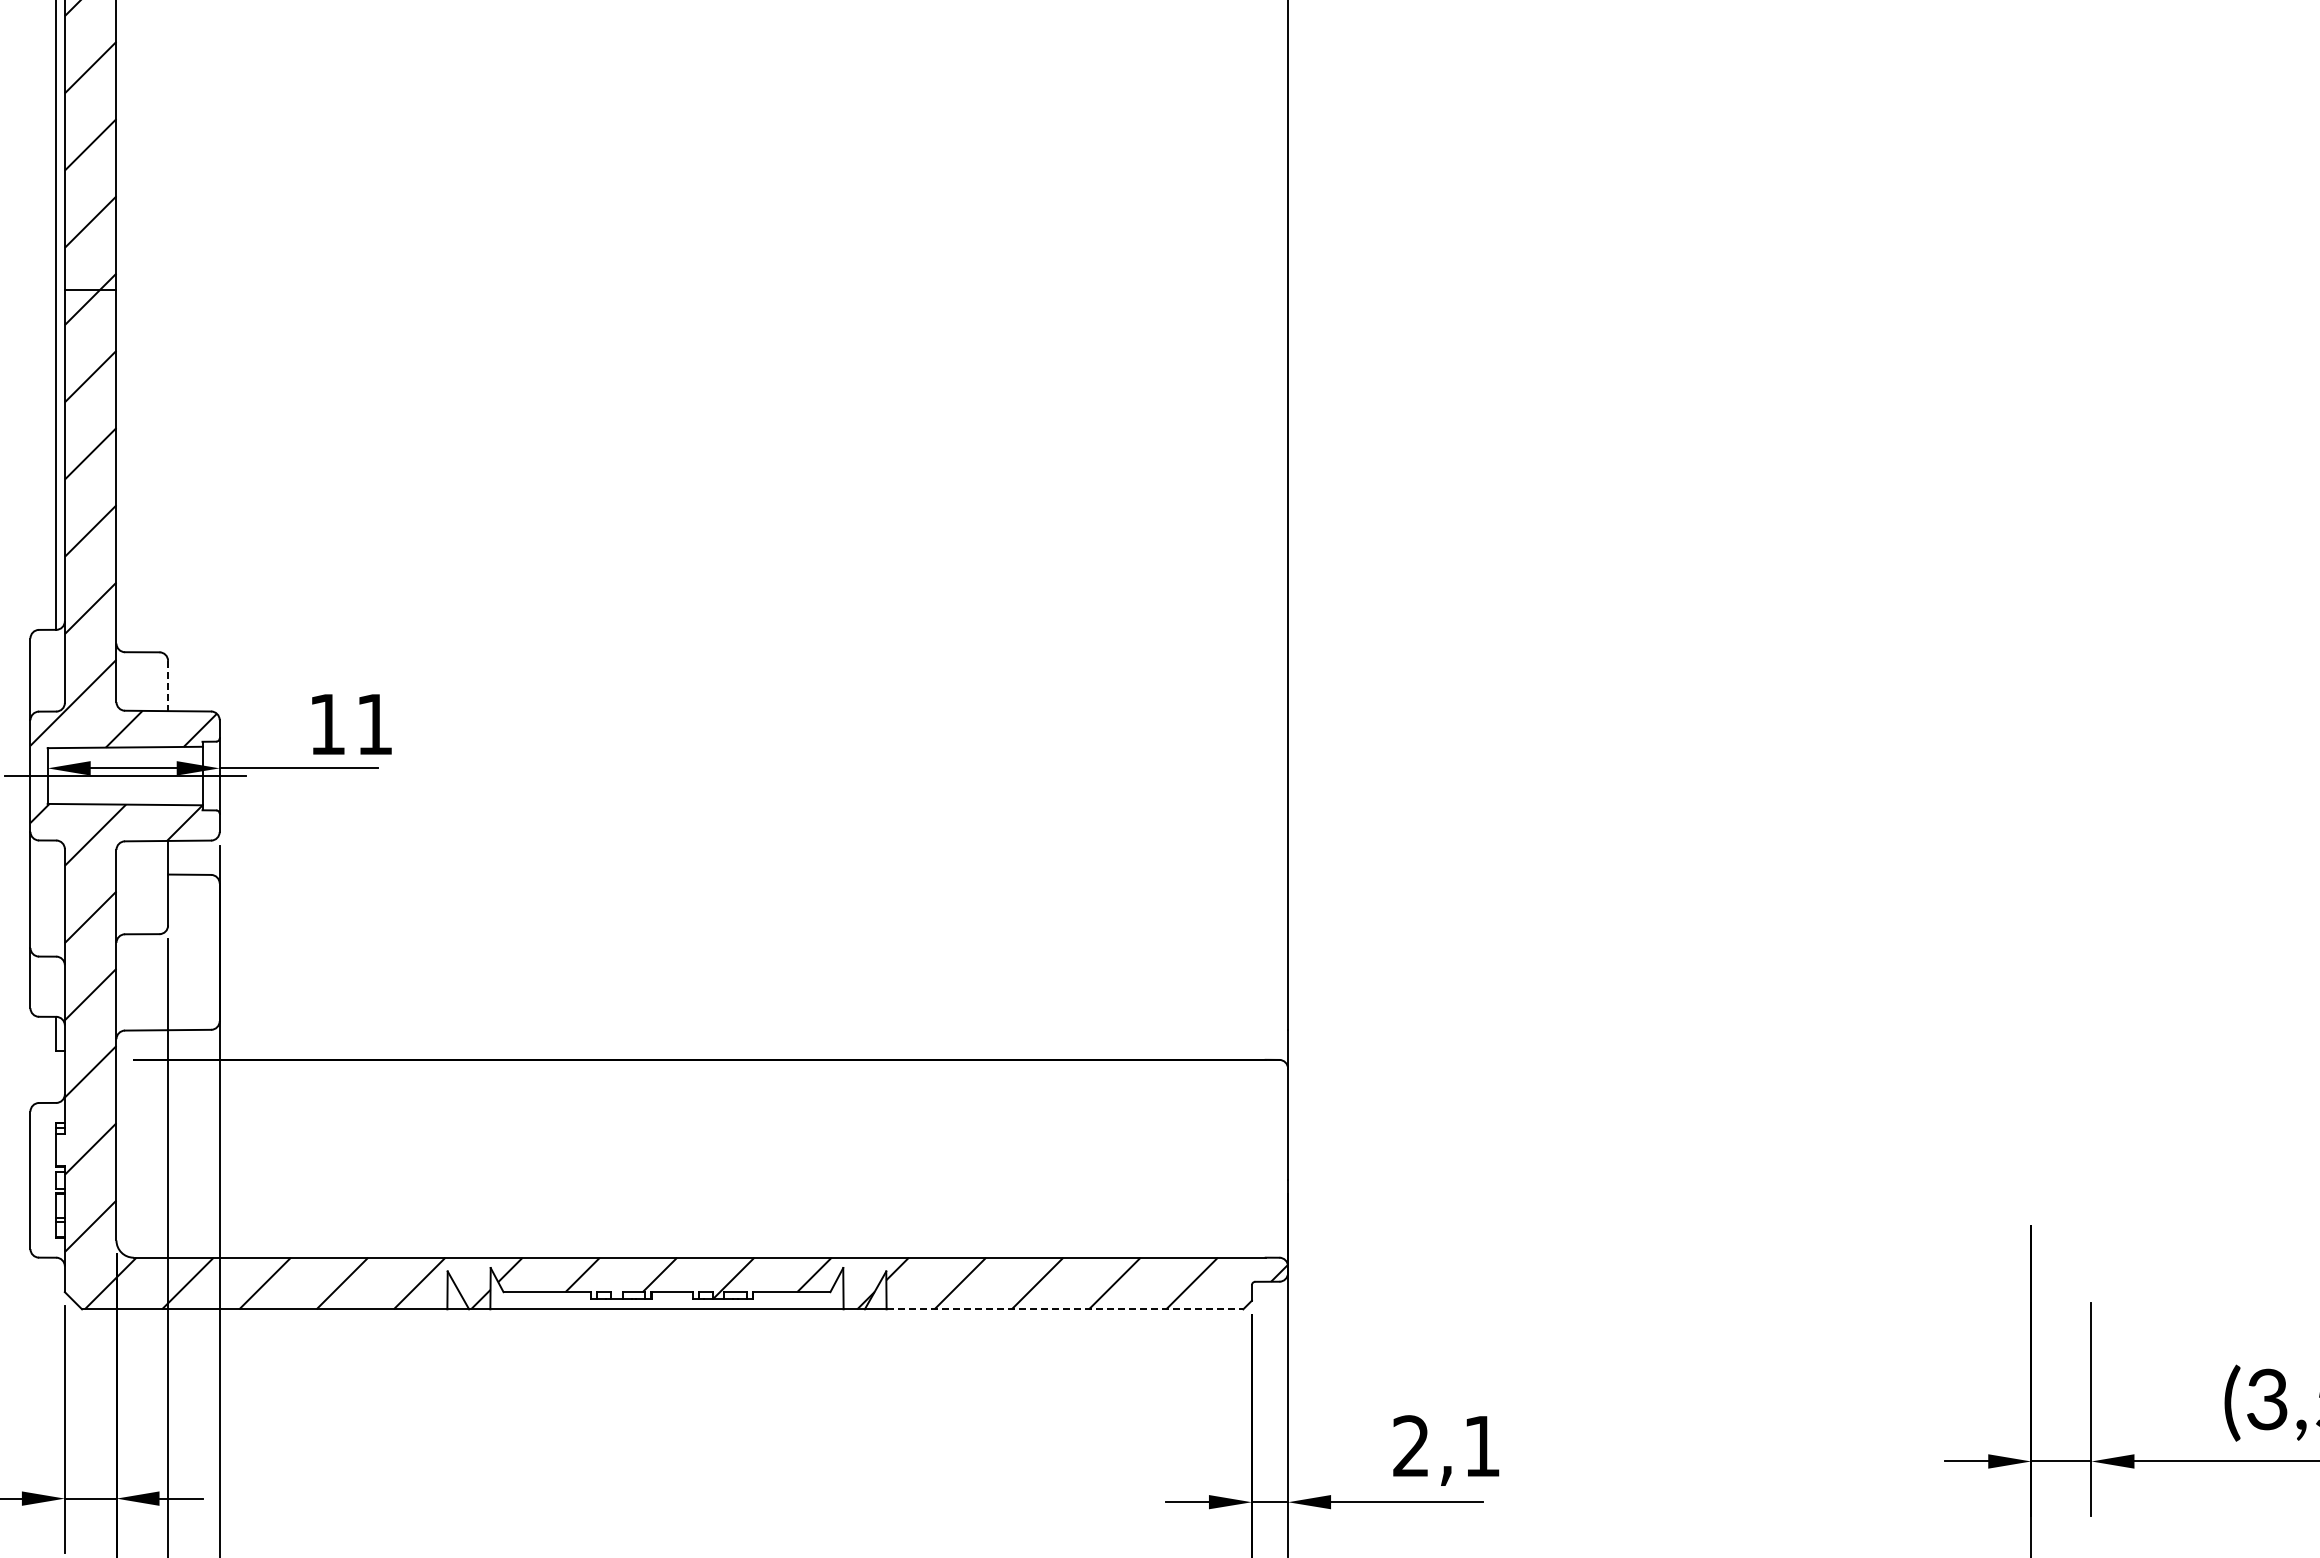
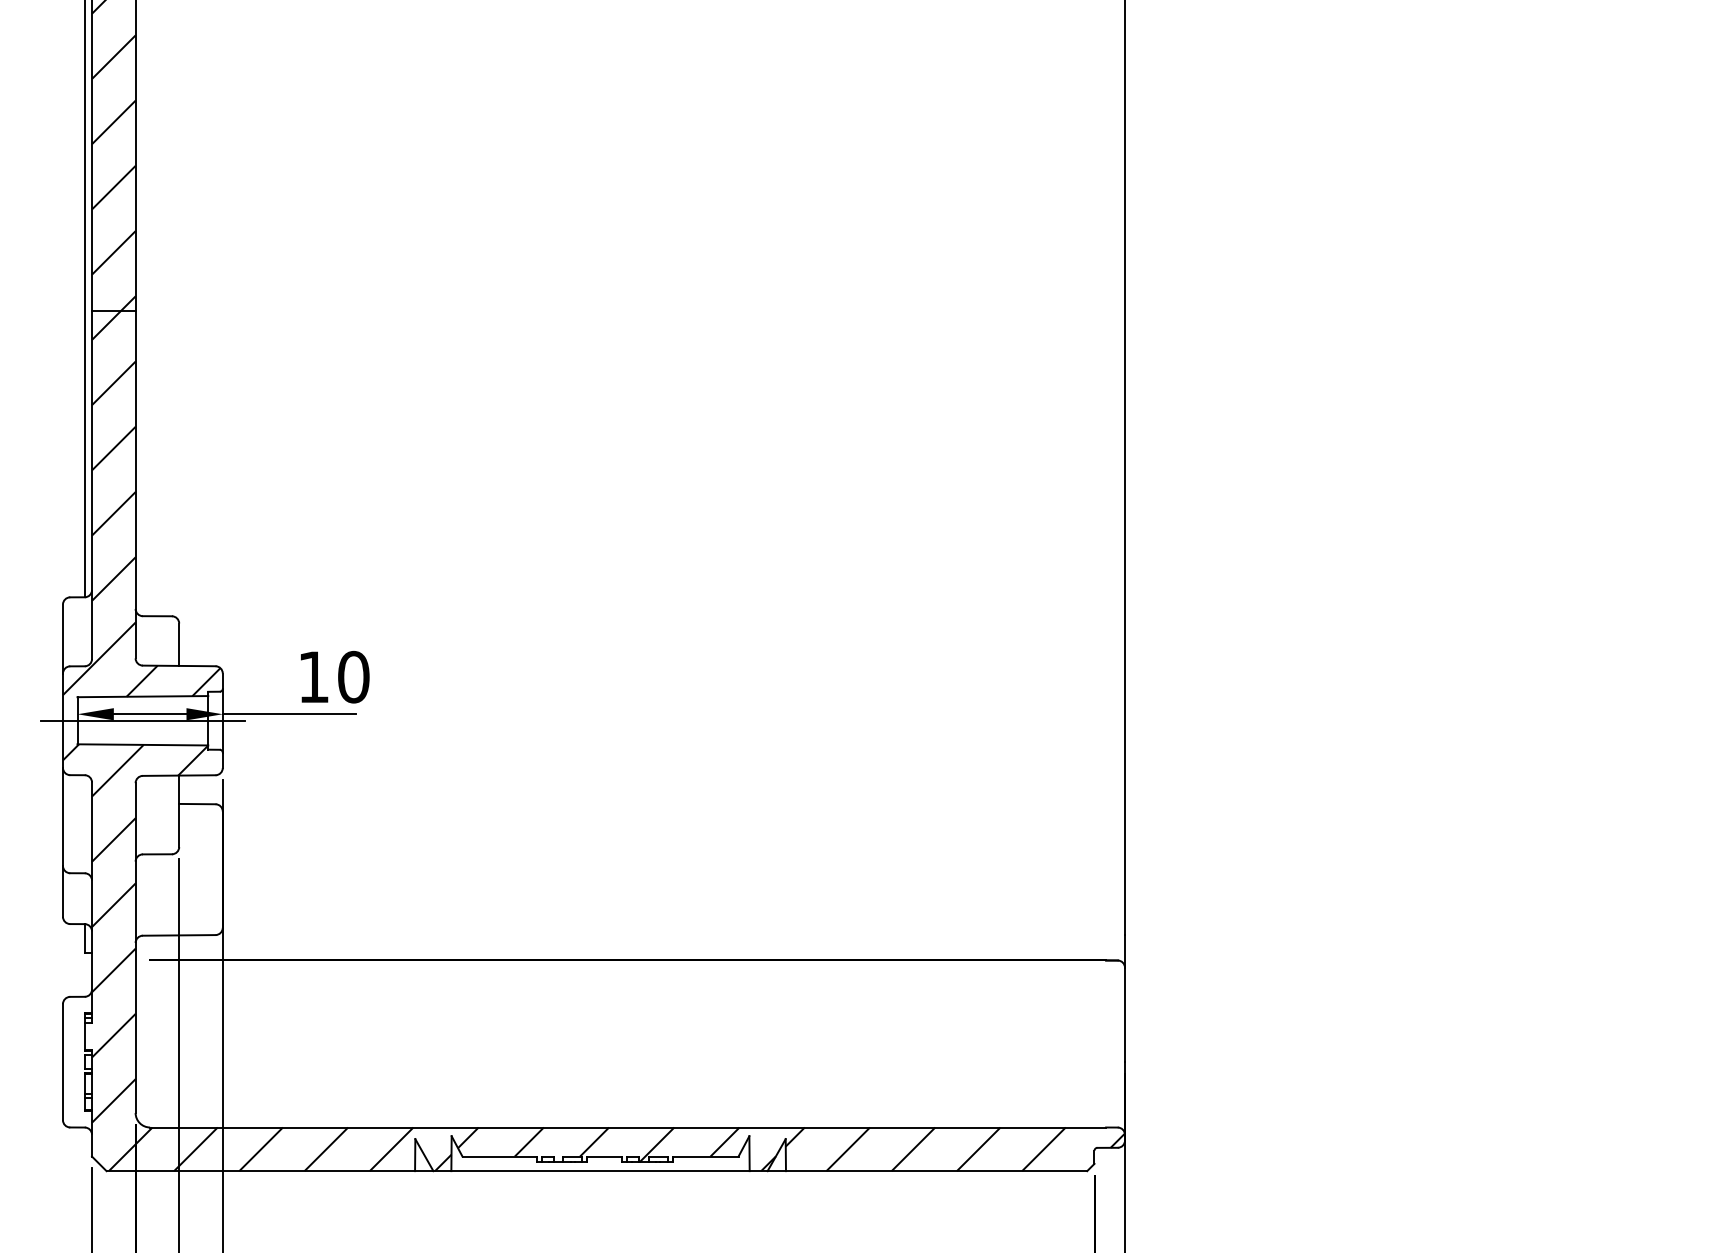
line: (168, 686) -> (179, 645), dashed -> solid
text: (374, 724) -> (353, 677), 11 -> 10
line: (1065, 1309) -> (937, 1171), dashed -> solid

